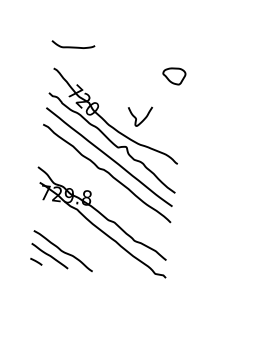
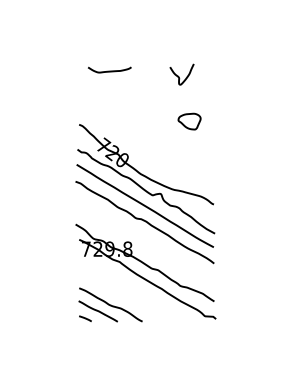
curve: (72, 46) -> (109, 70), moved
part: (174, 75) -> (189, 121), moved
curve: (136, 117) -> (179, 76), moved

